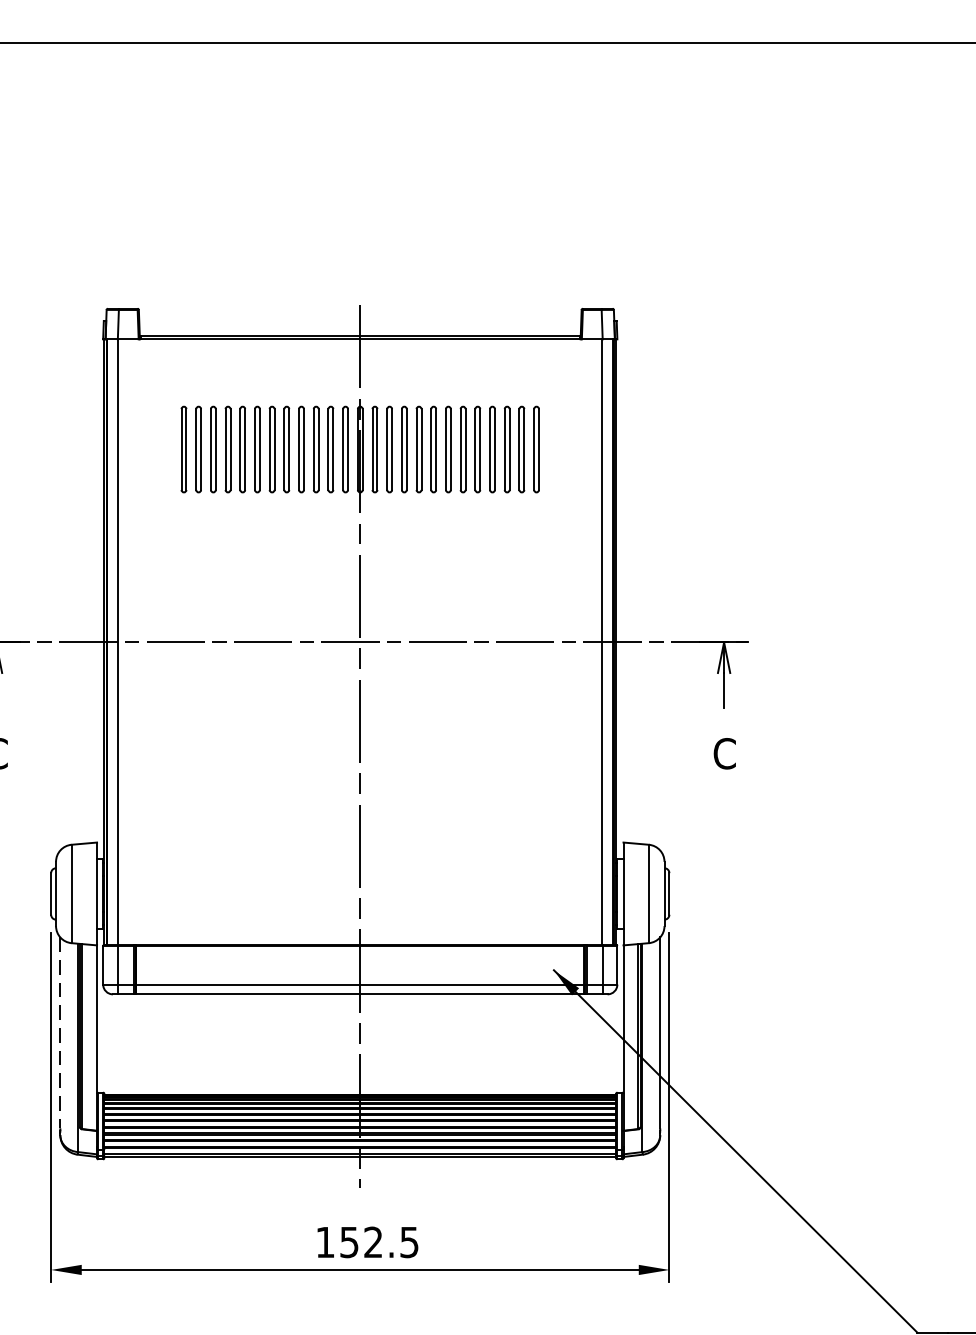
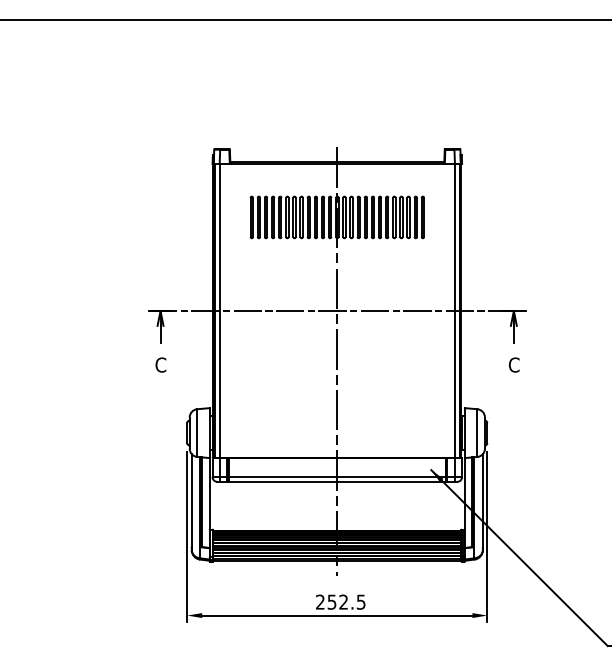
line: (59, 1034) -> (191, 501), dashed -> solid
text: (325, 1240) -> (320, 601), 152.5 -> 252.5

